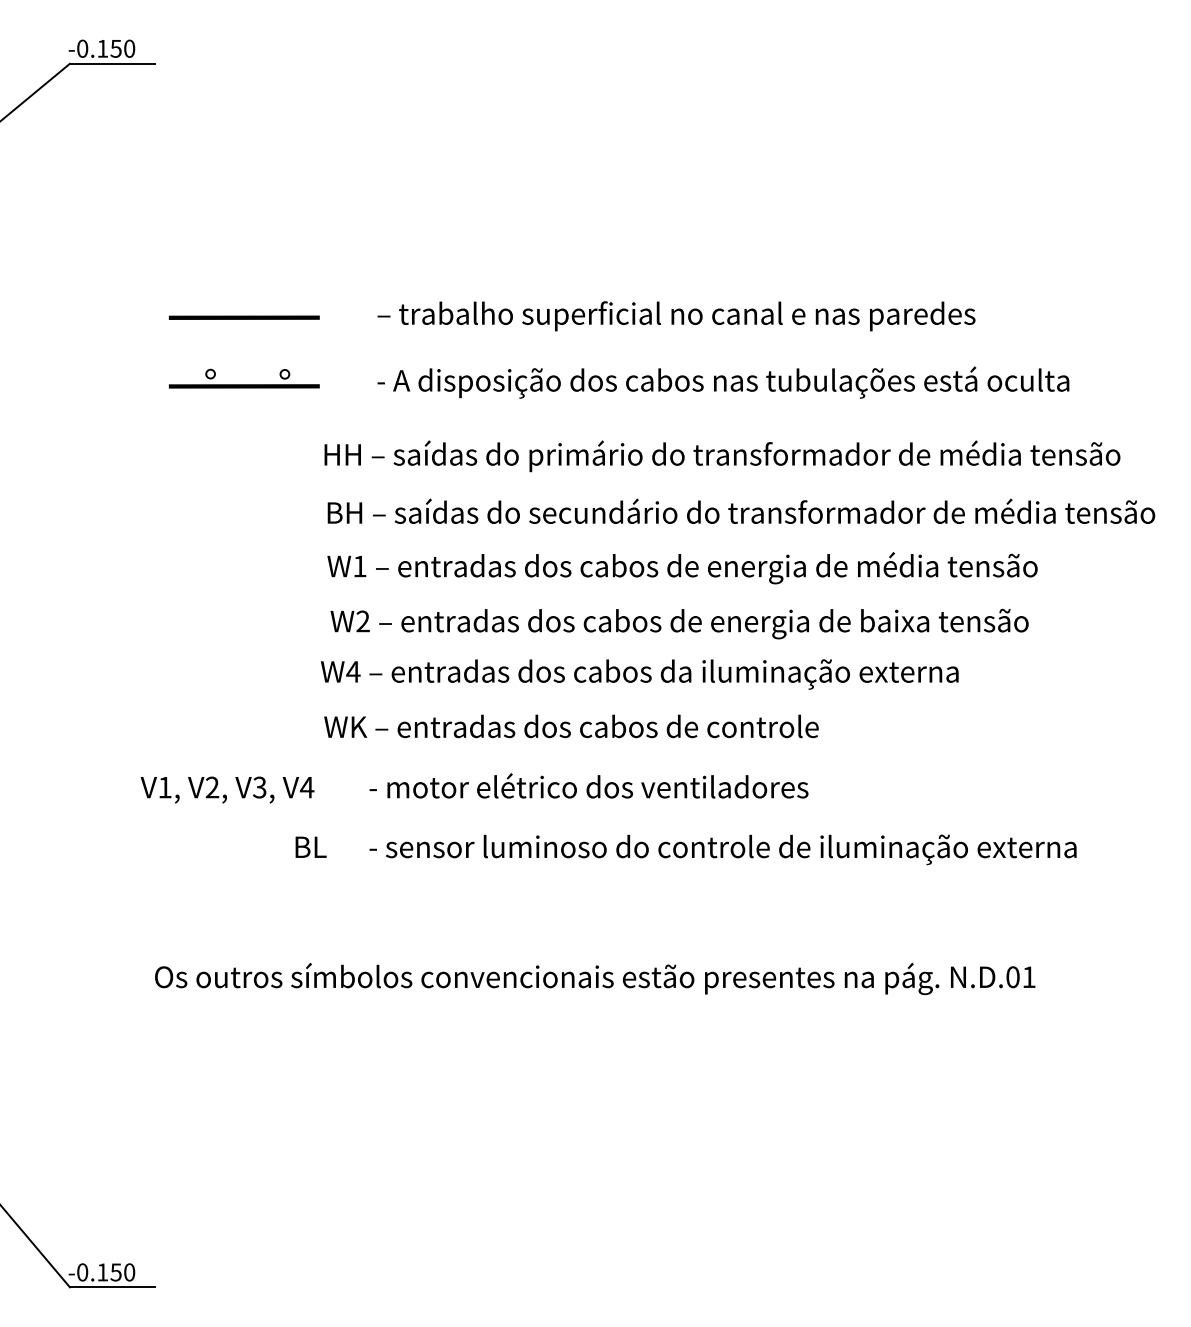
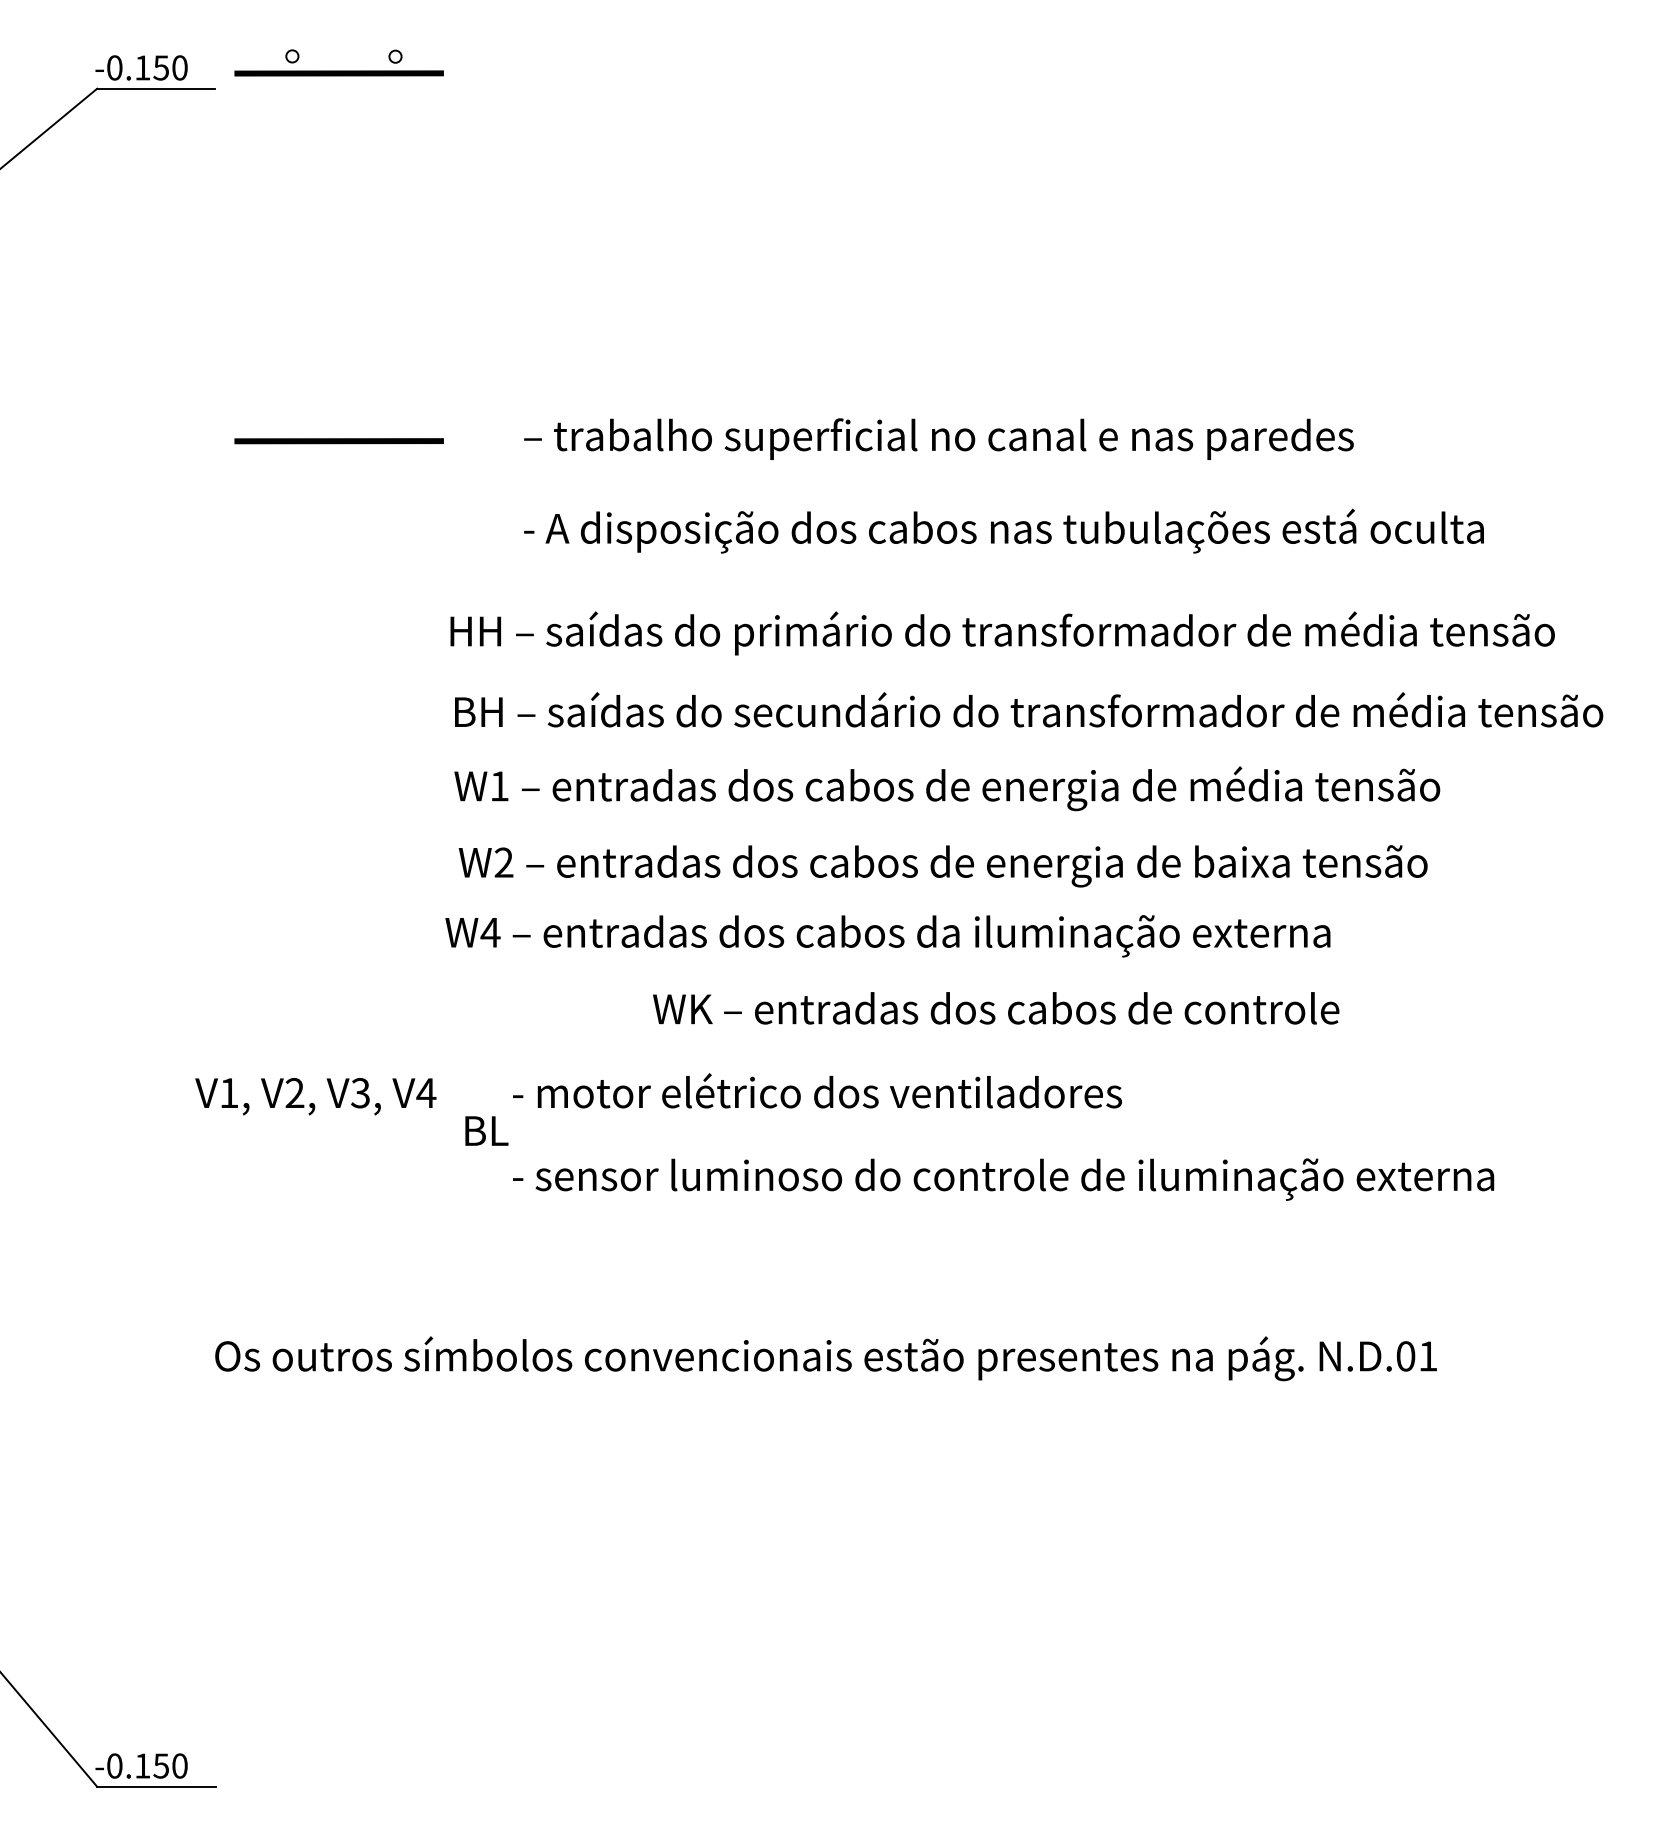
part: (243, 384) -> (338, 70), moved
text: (571, 726) -> (996, 1008), moved
text: (310, 846) -> (486, 1130), moved

